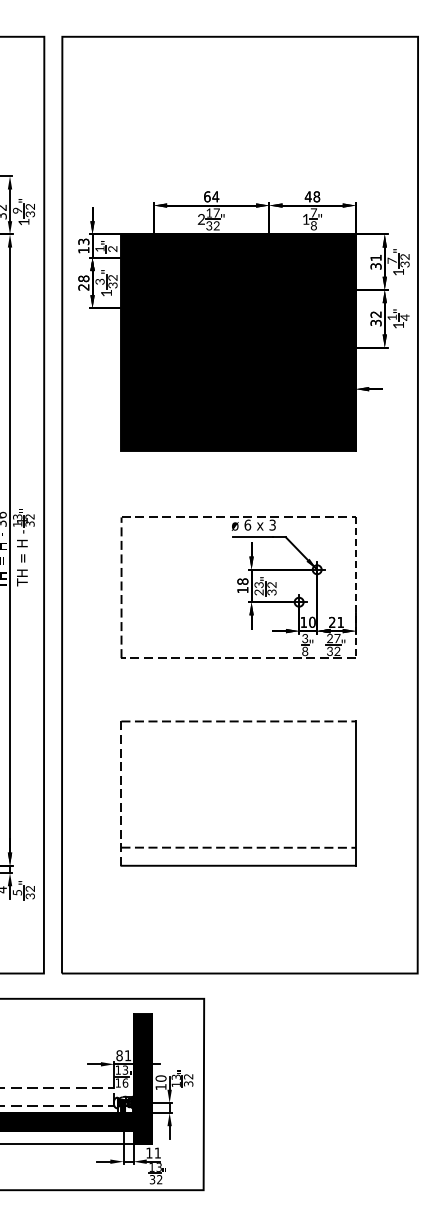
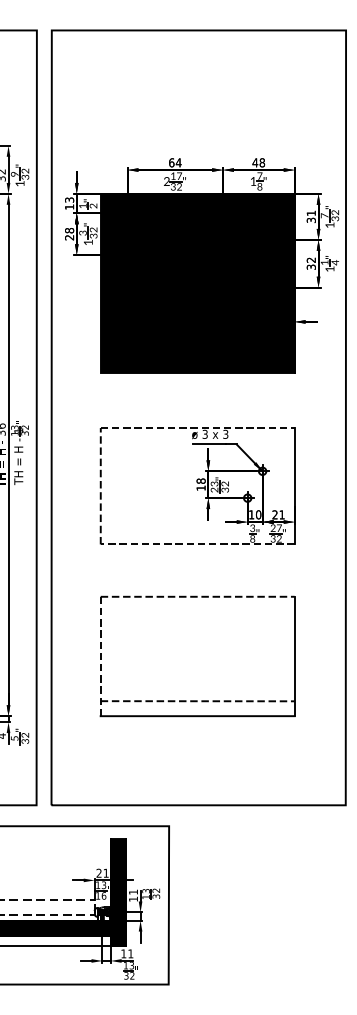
text: (247, 524) -> (204, 433), 6 -> 3
line: (355, 587) -> (294, 485), dashed -> solid
text: (119, 1055) -> (99, 873), 81 -> 21
text: (160, 1078) -> (133, 892), 10 -> 11

